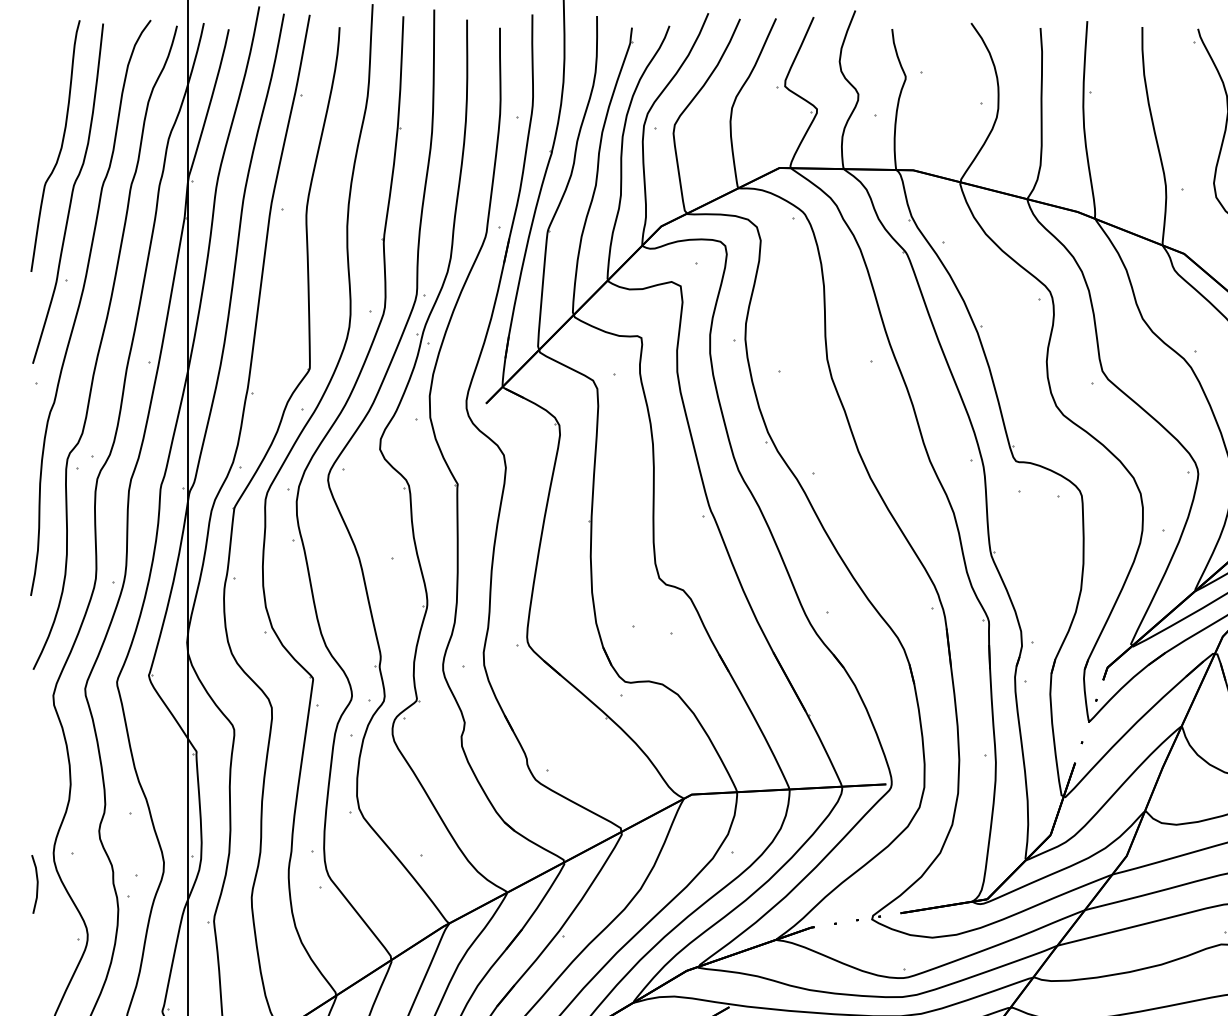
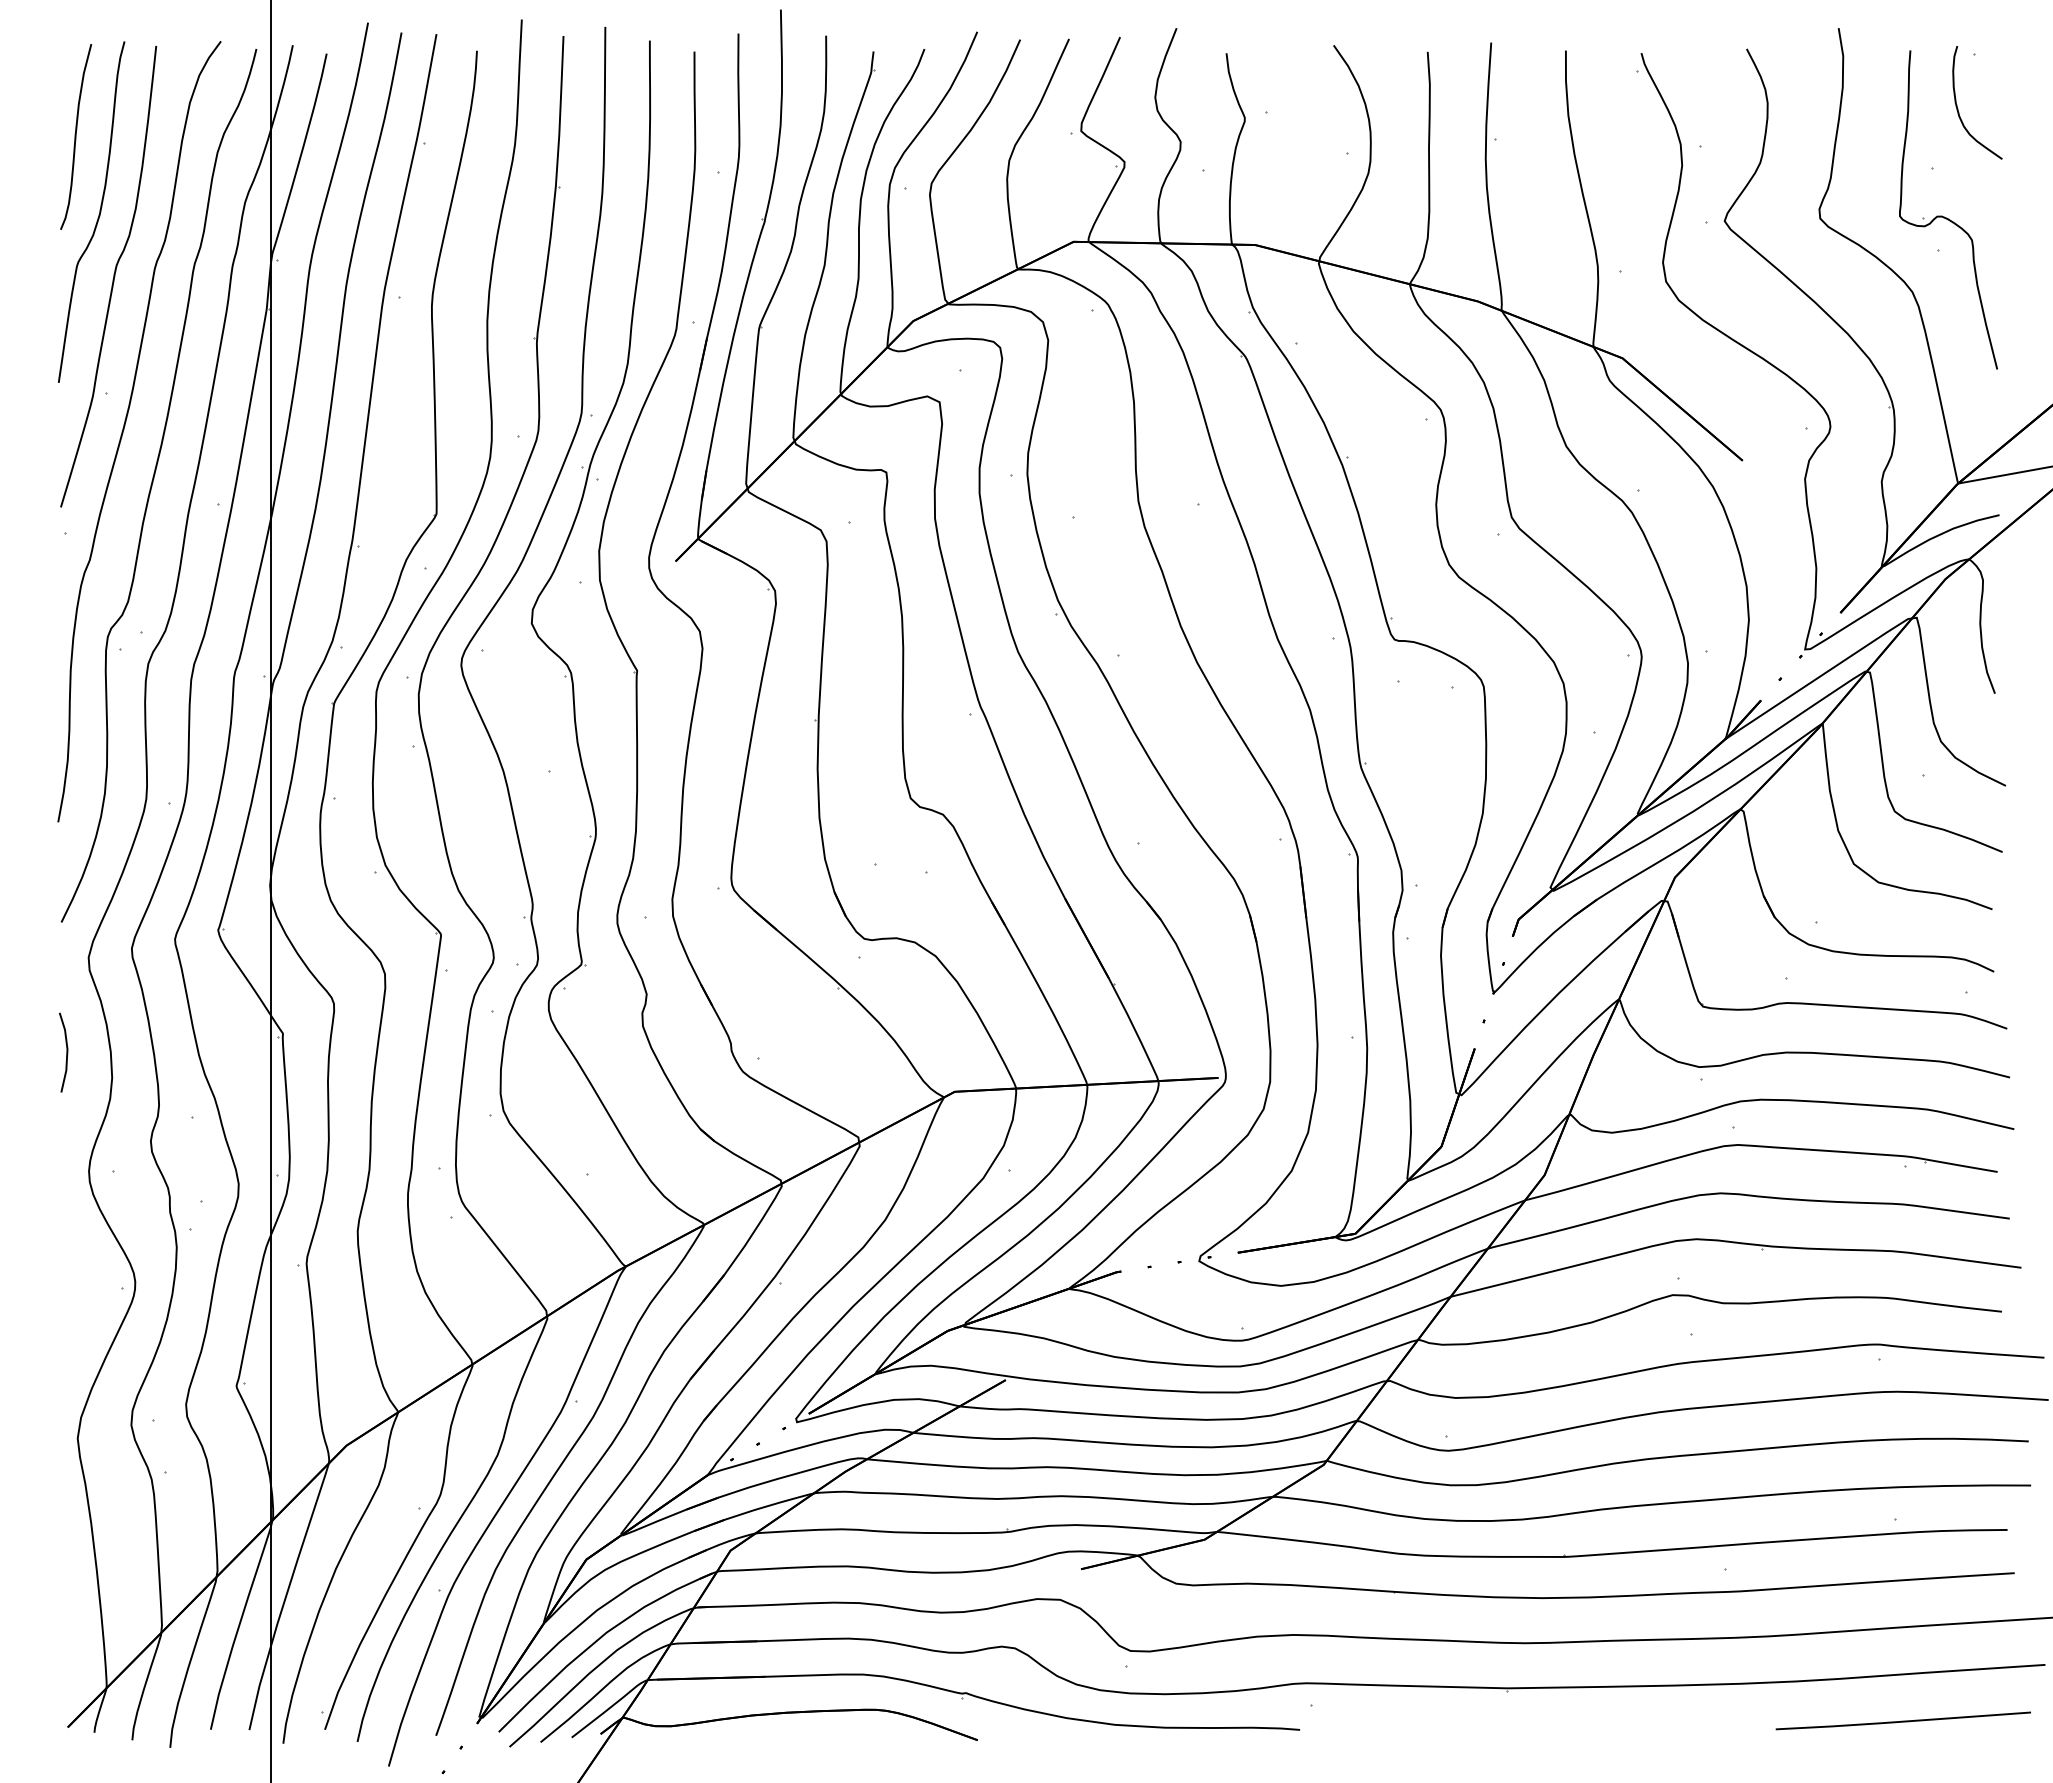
curve: (44, 90) -> (76, 136), added
line: (37, 884) -> (66, 1052), moved

